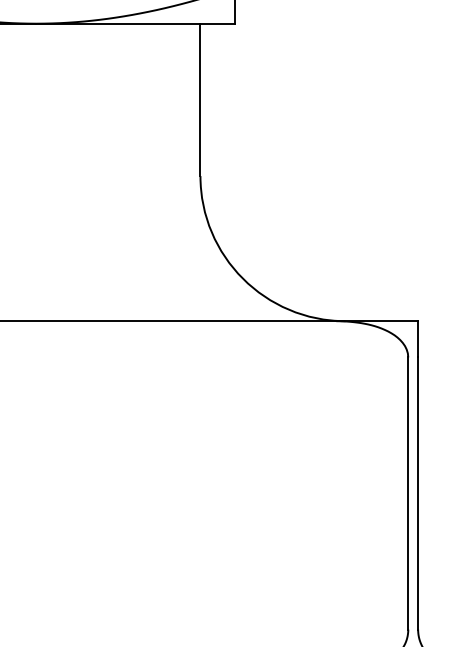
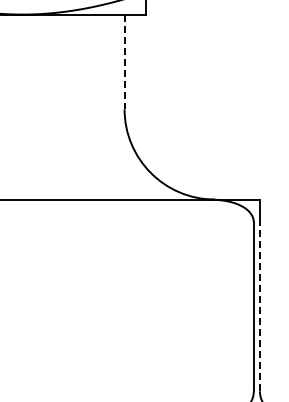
line: (200, 100) -> (124, 62), solid -> dashed
line: (417, 493) -> (259, 306), solid -> dashed

